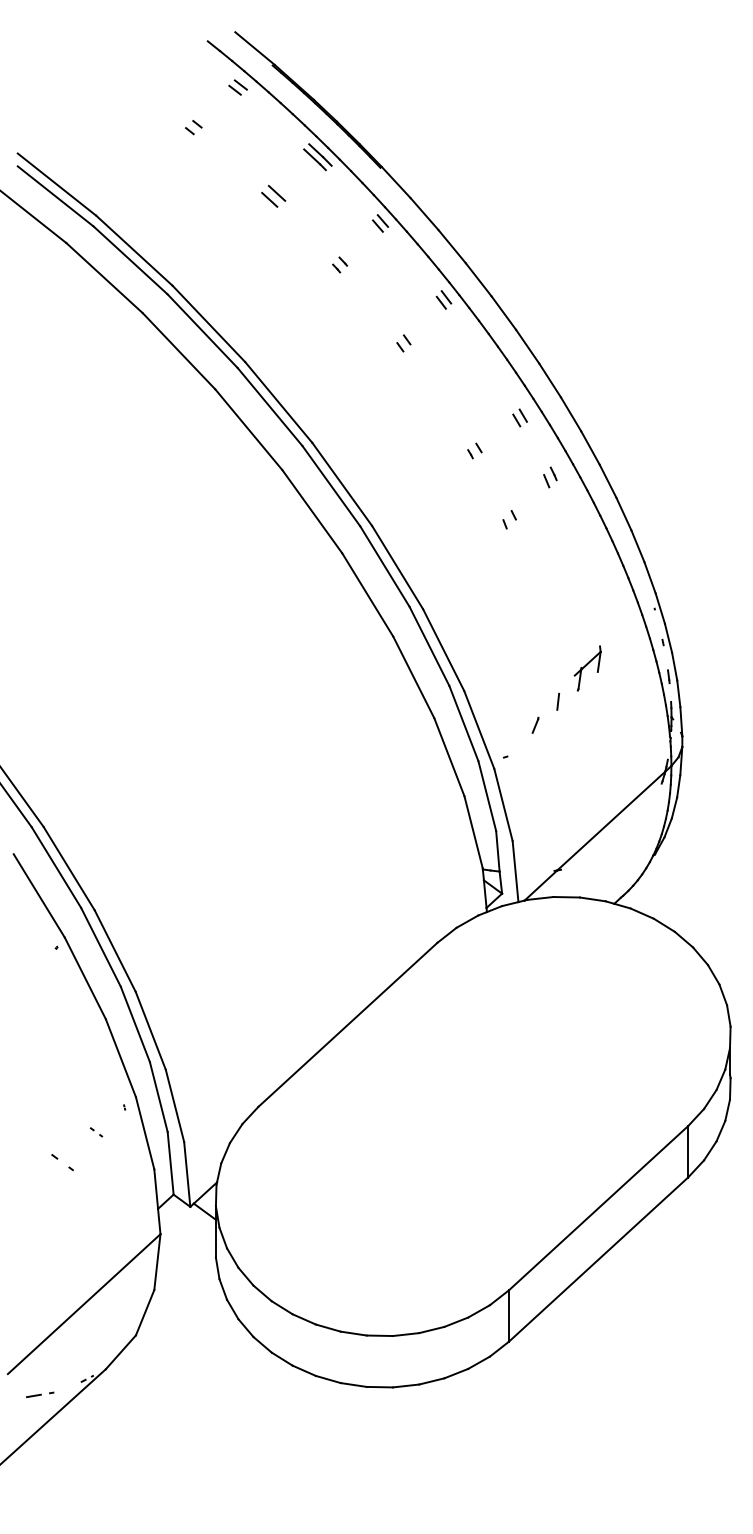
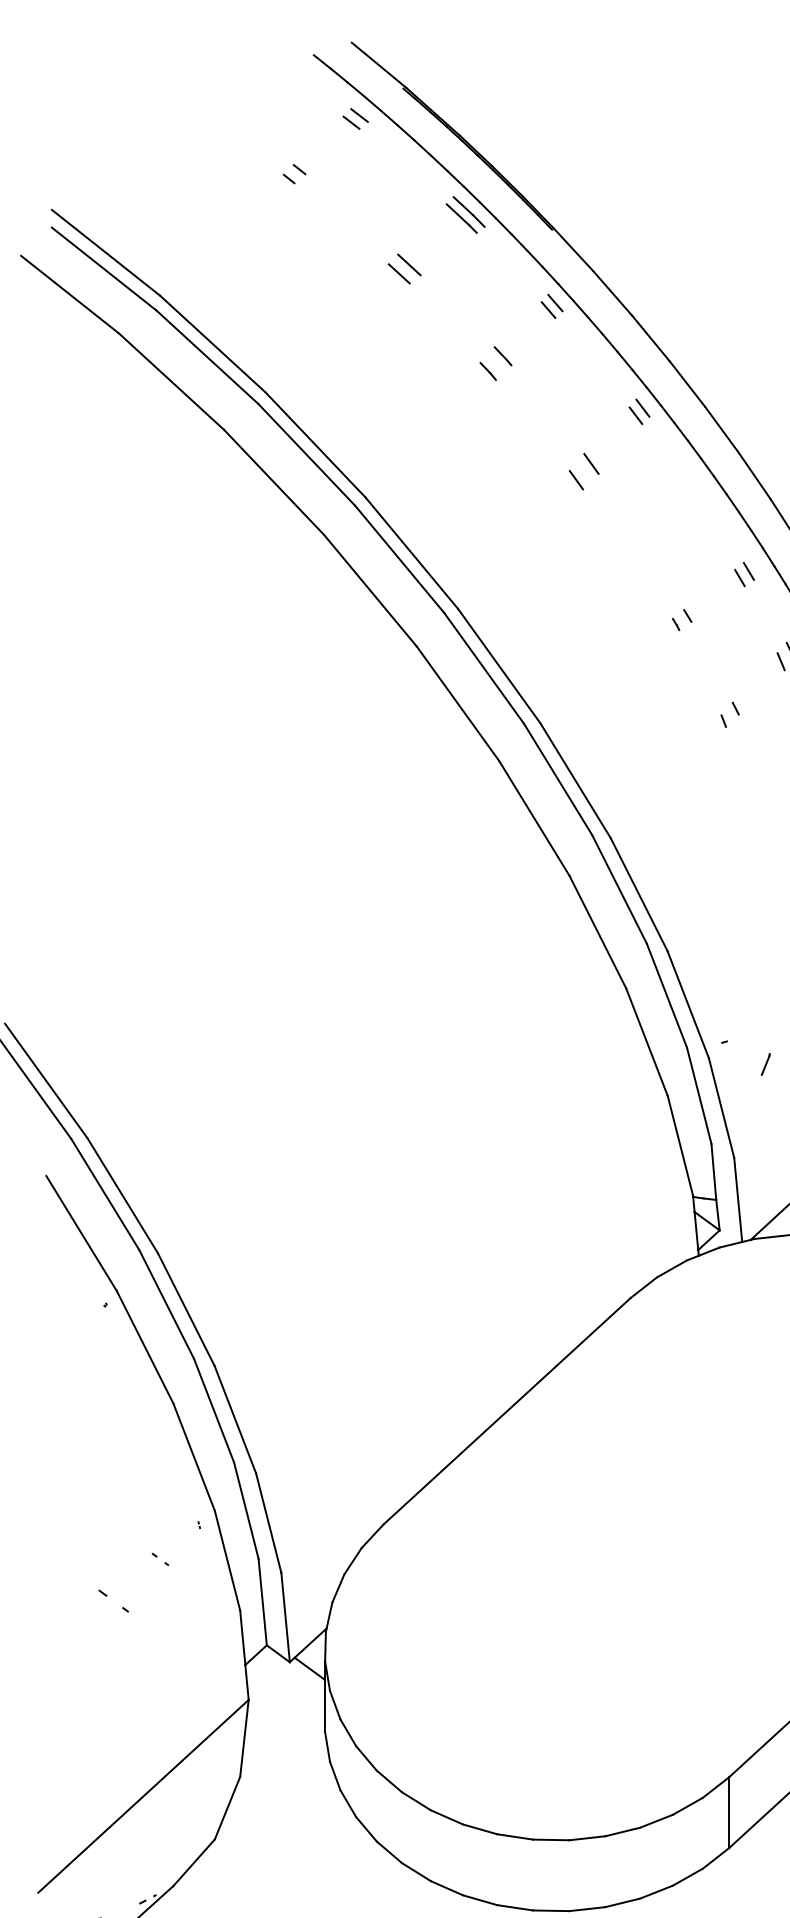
part: (340, 264) -> (496, 362), size x1.6
part: (403, 343) -> (583, 471), size x1.6
line: (535, 724) -> (765, 1063), moved

